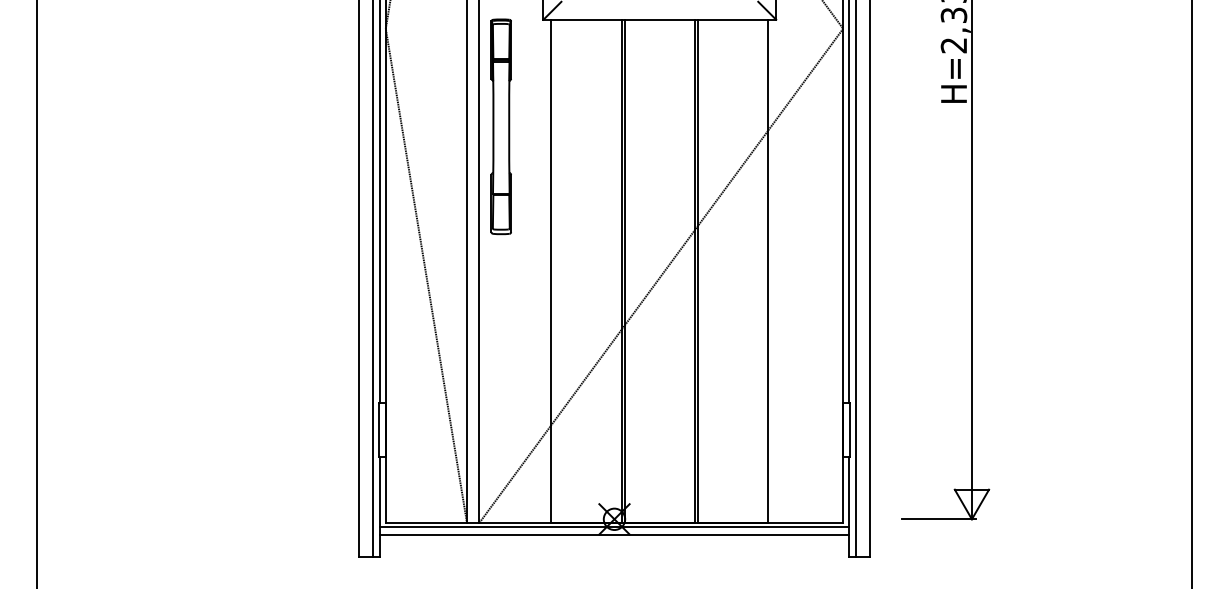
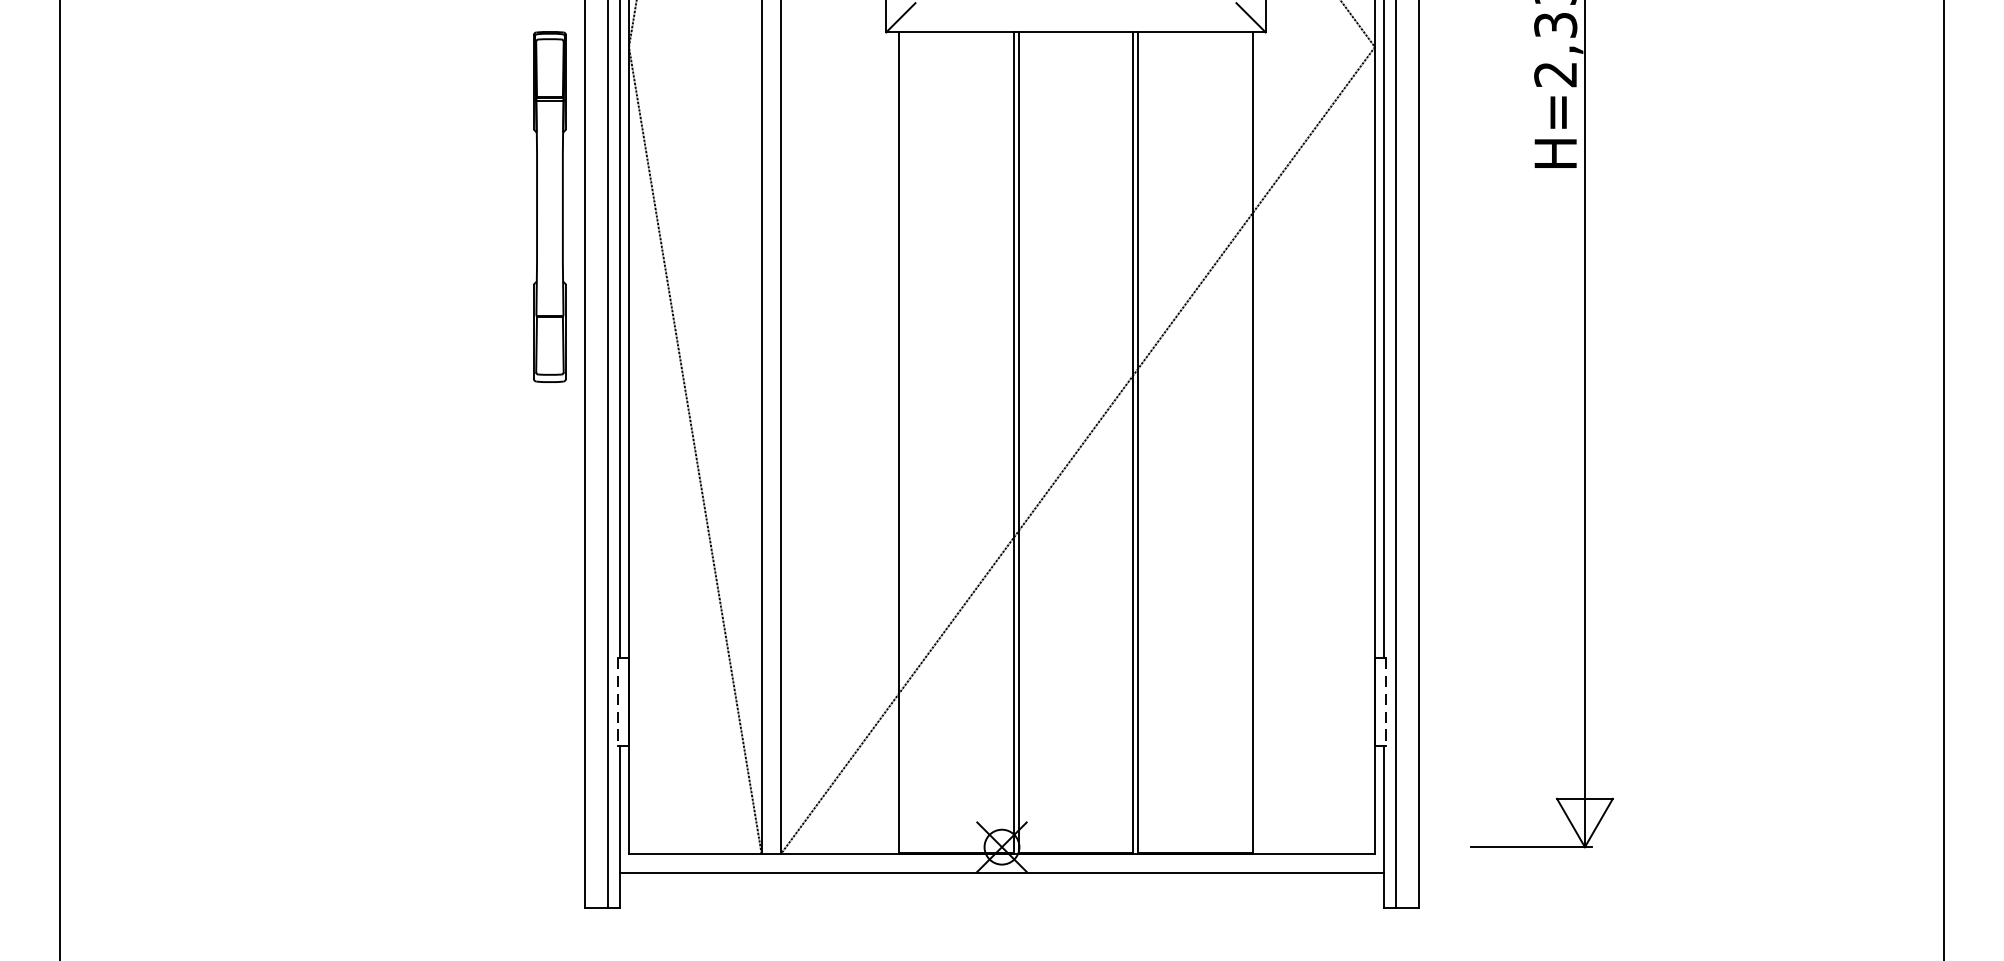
part: (500, 126) -> (548, 206), moved
line: (378, 430) -> (617, 702), solid -> dashed
line: (850, 430) -> (1386, 702), solid -> dashed
line: (614, 527) -> (1002, 860), removed

